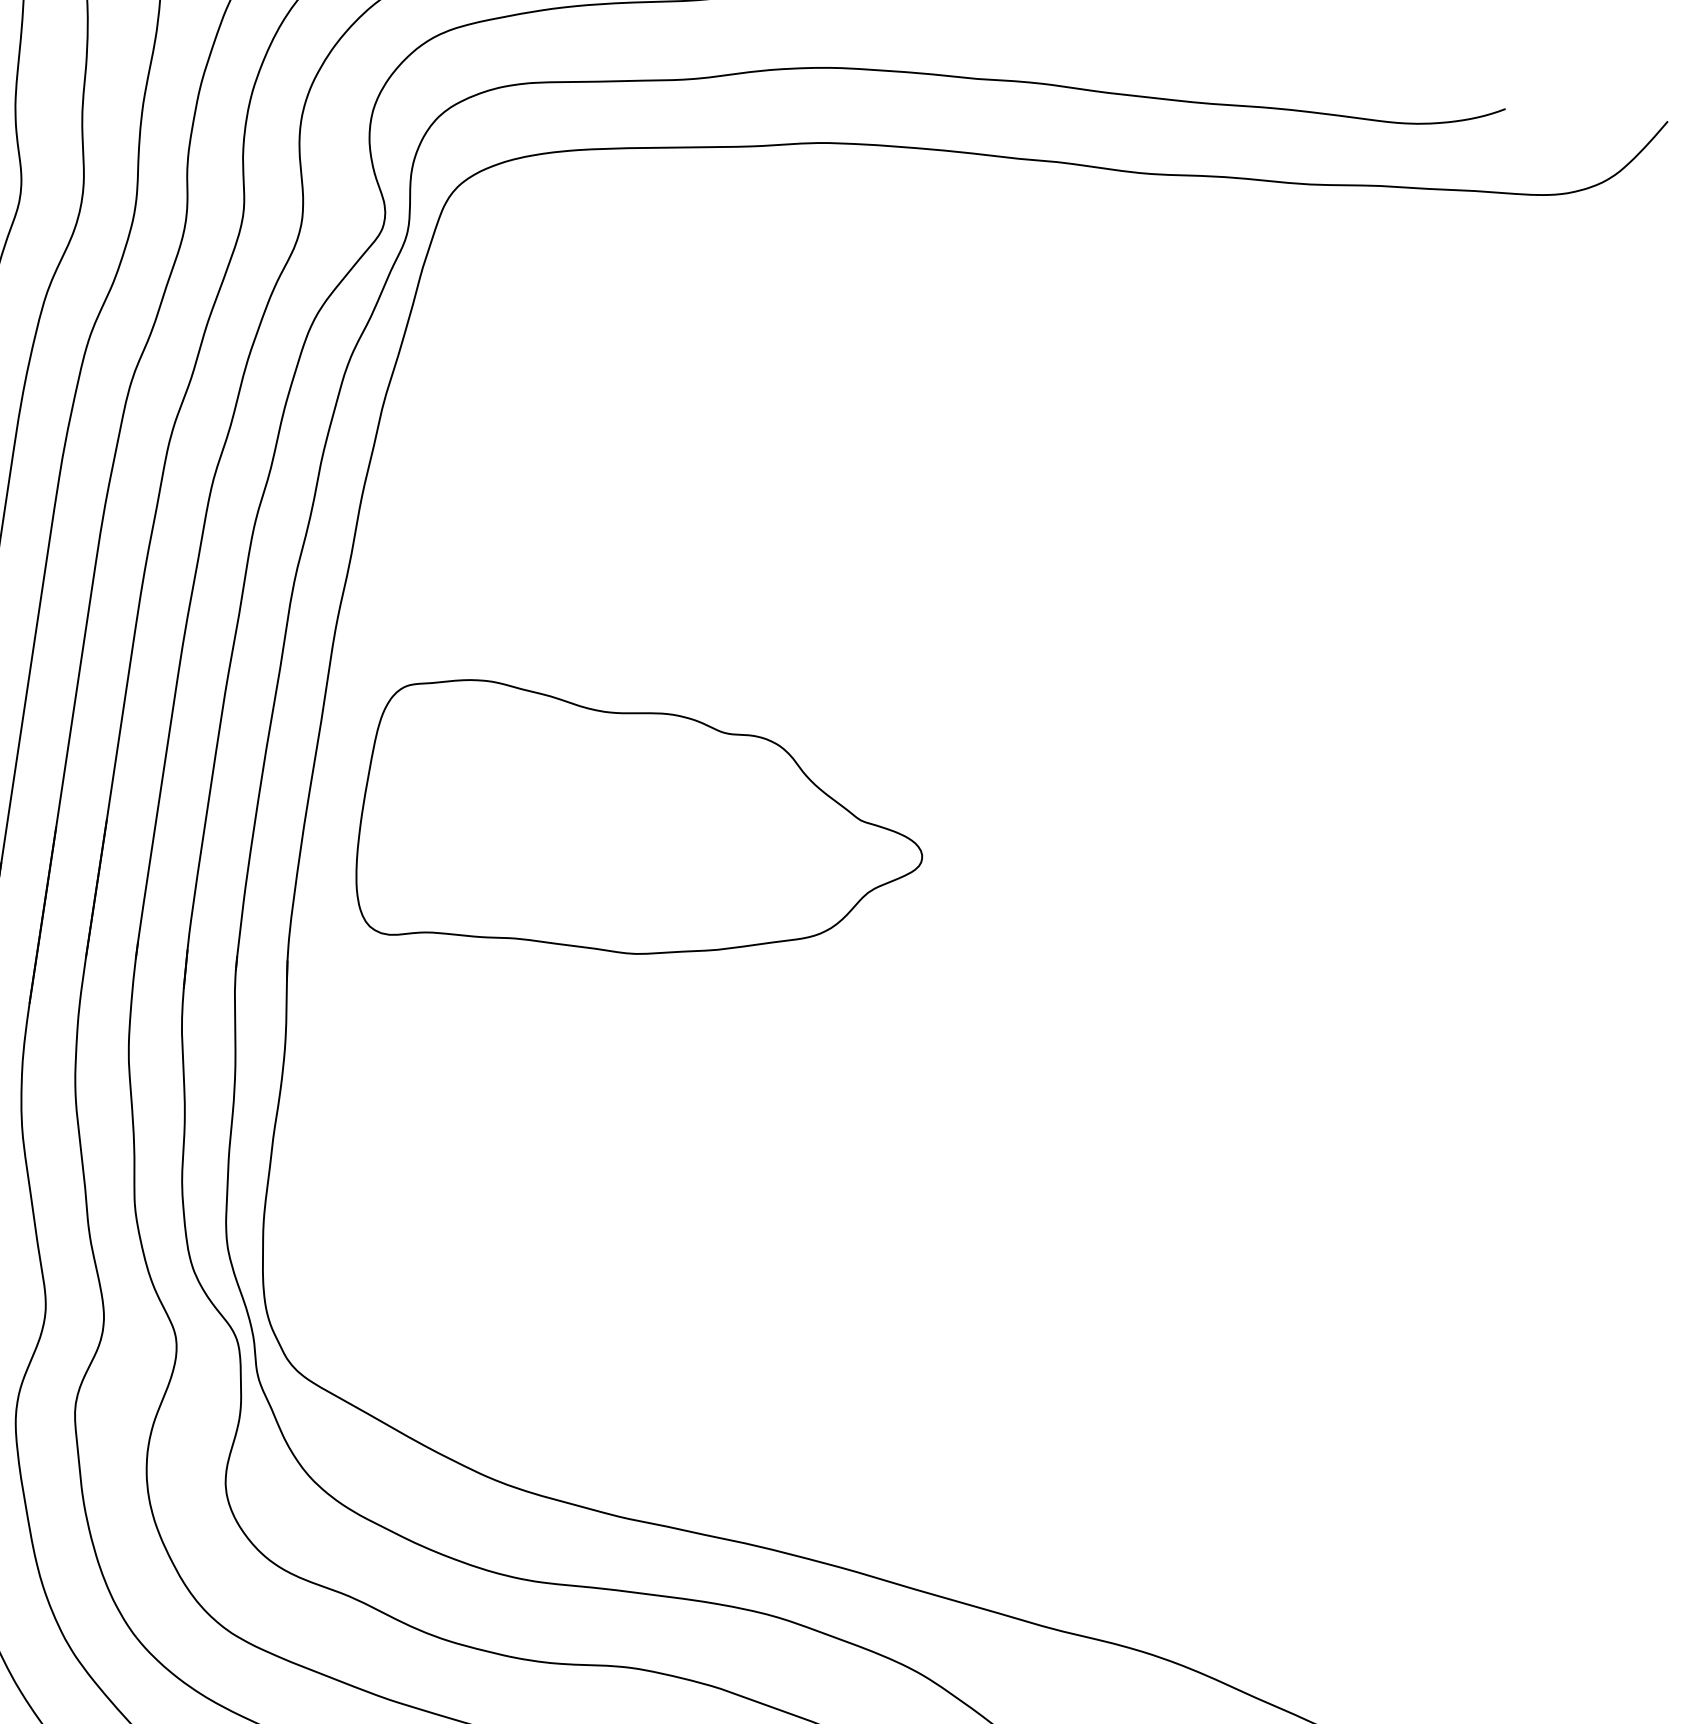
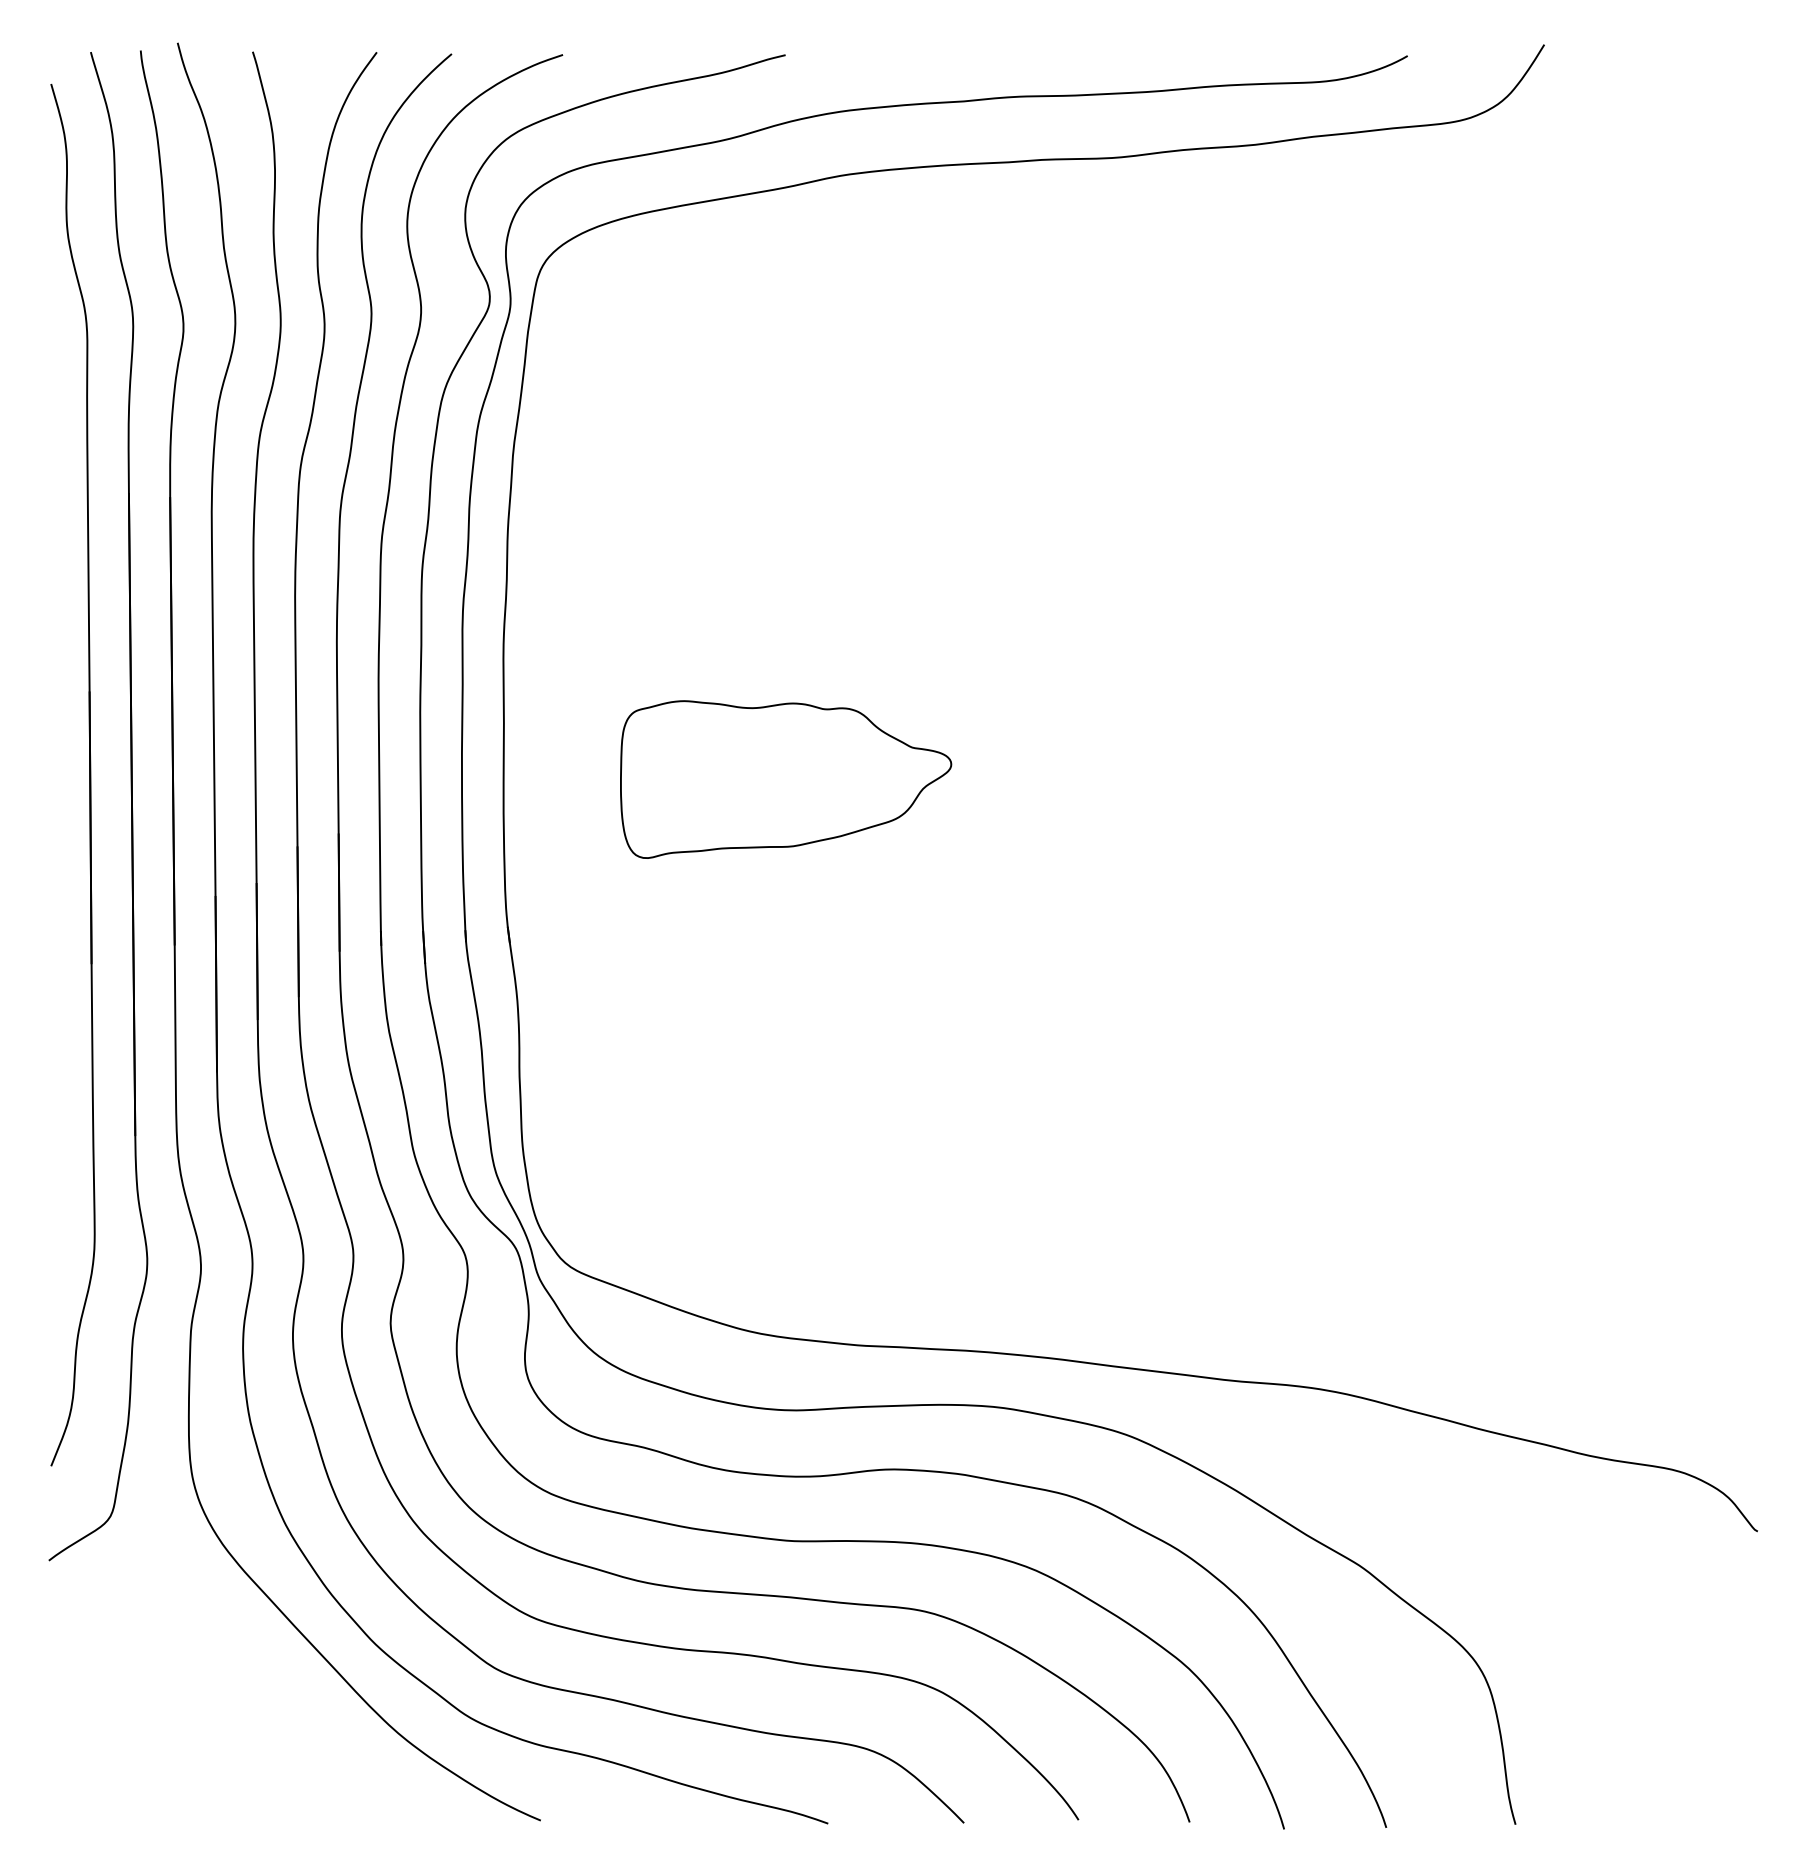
part: (640, 840) -> (785, 779), size x0.7

